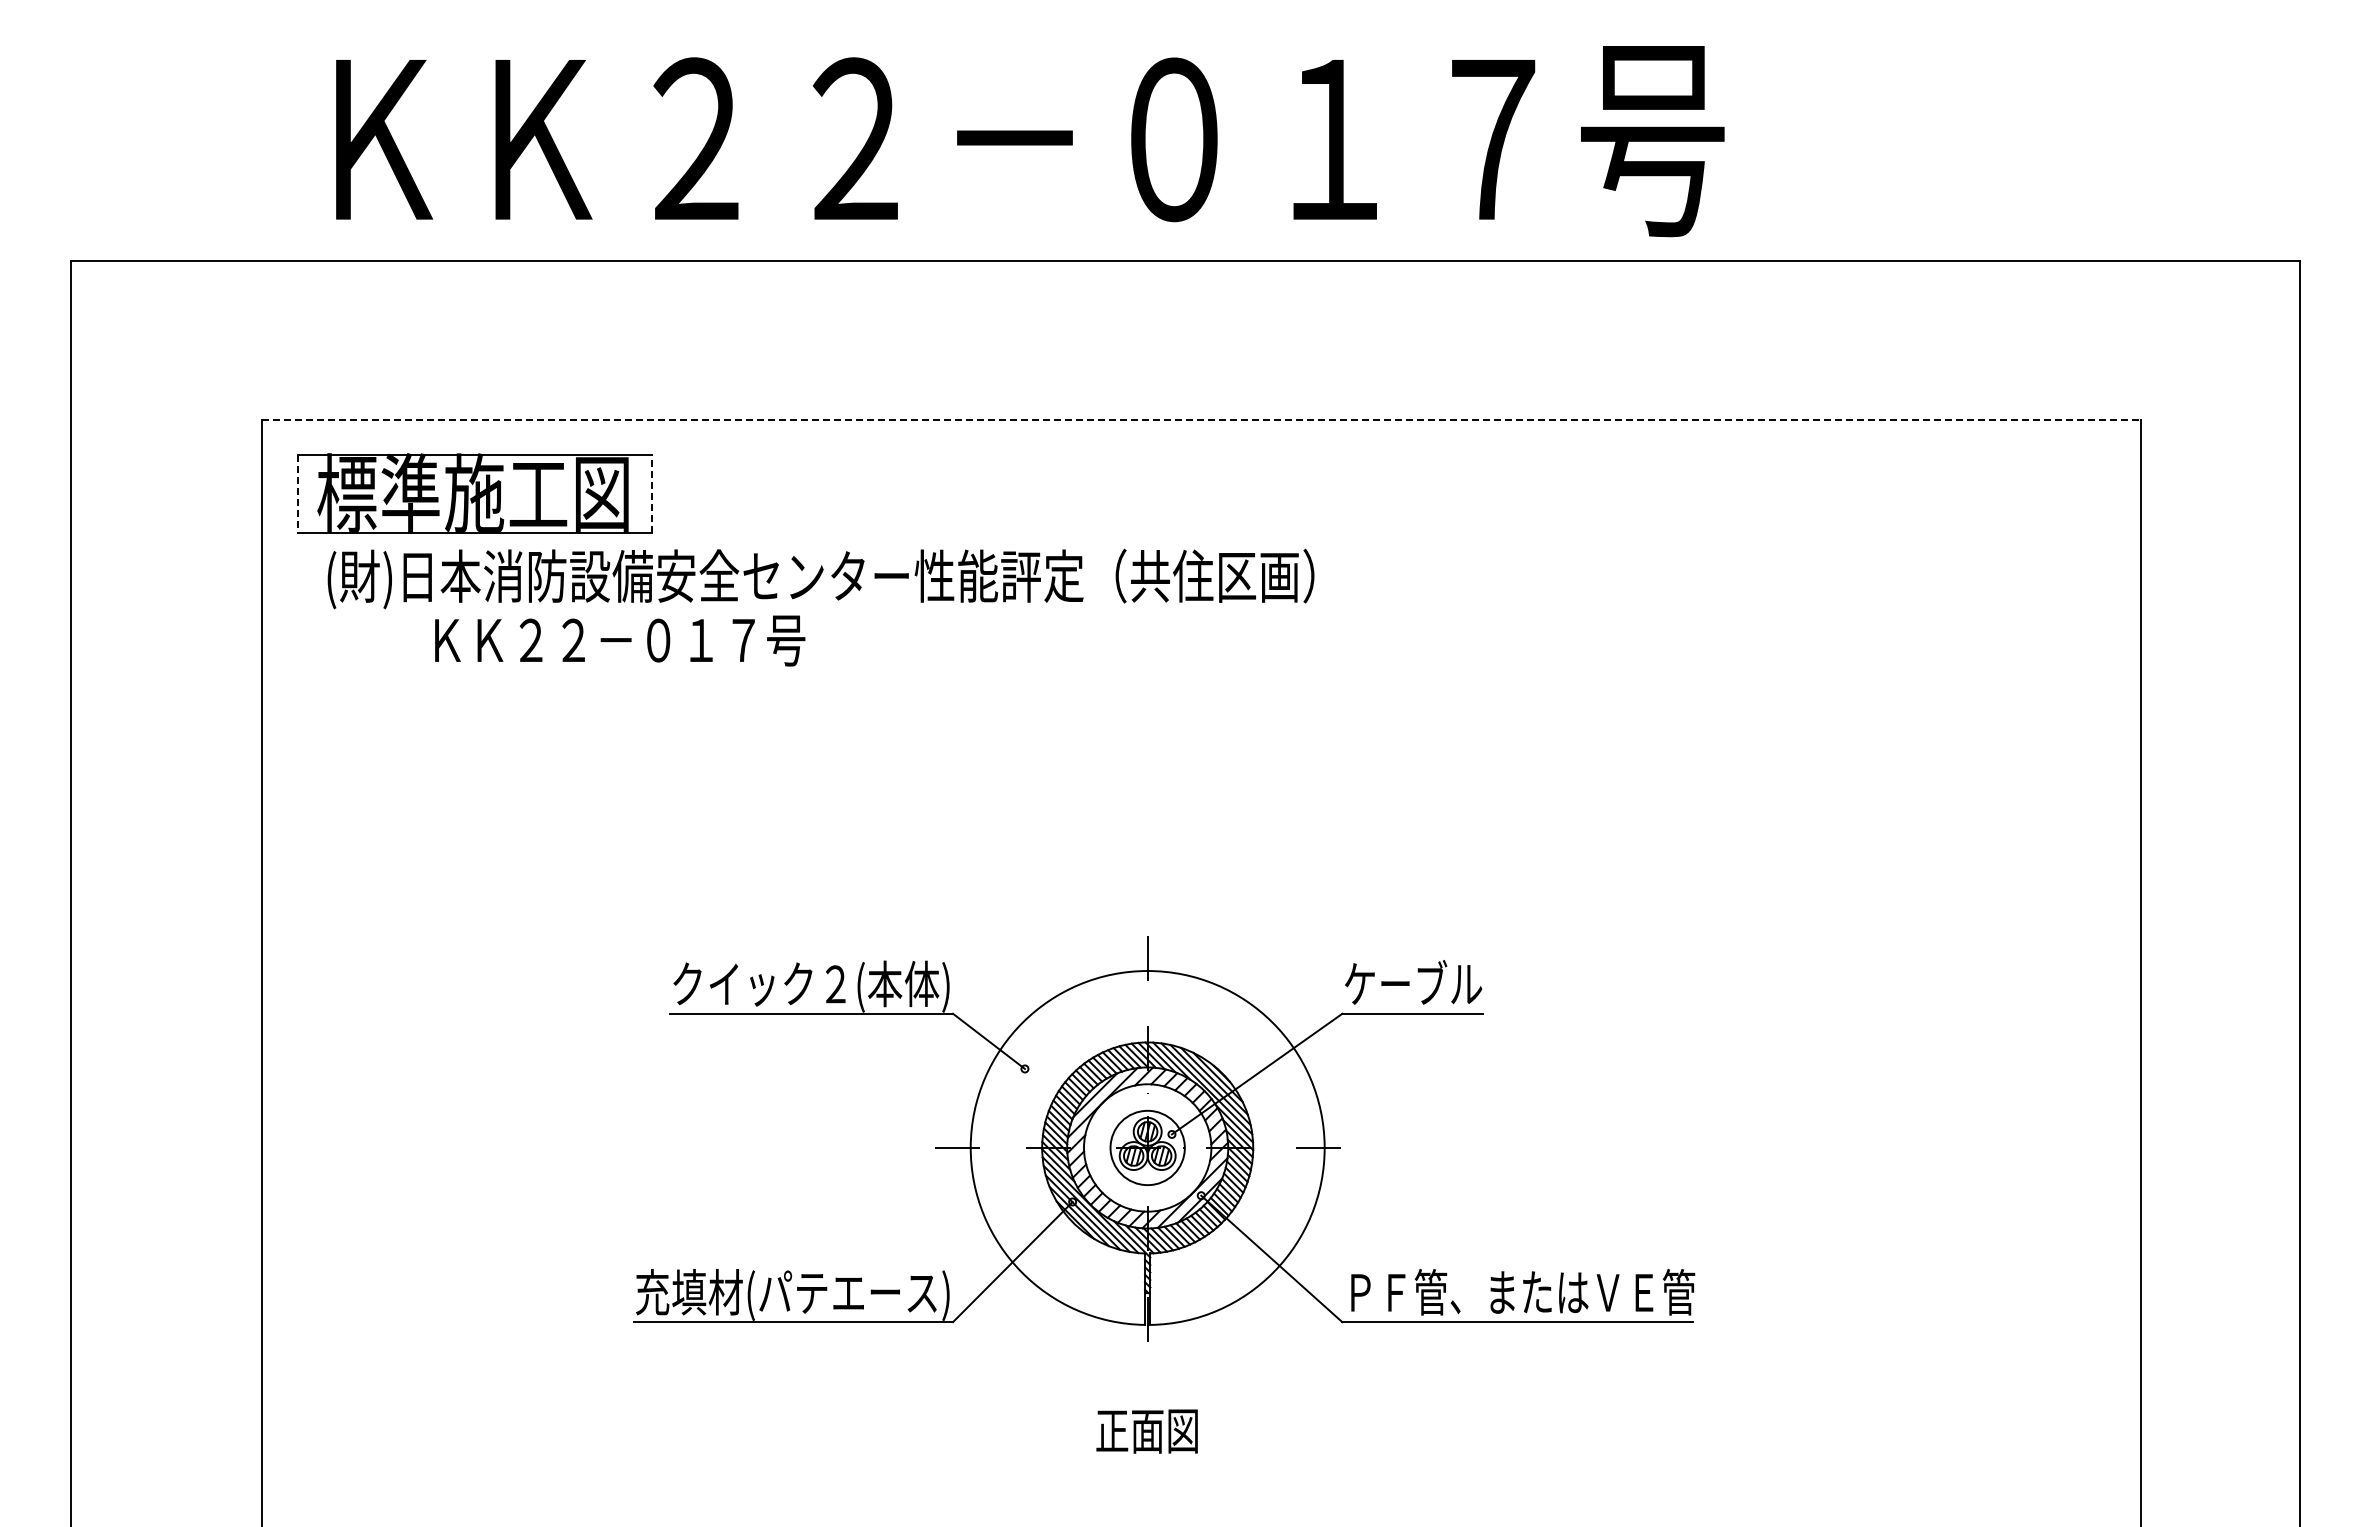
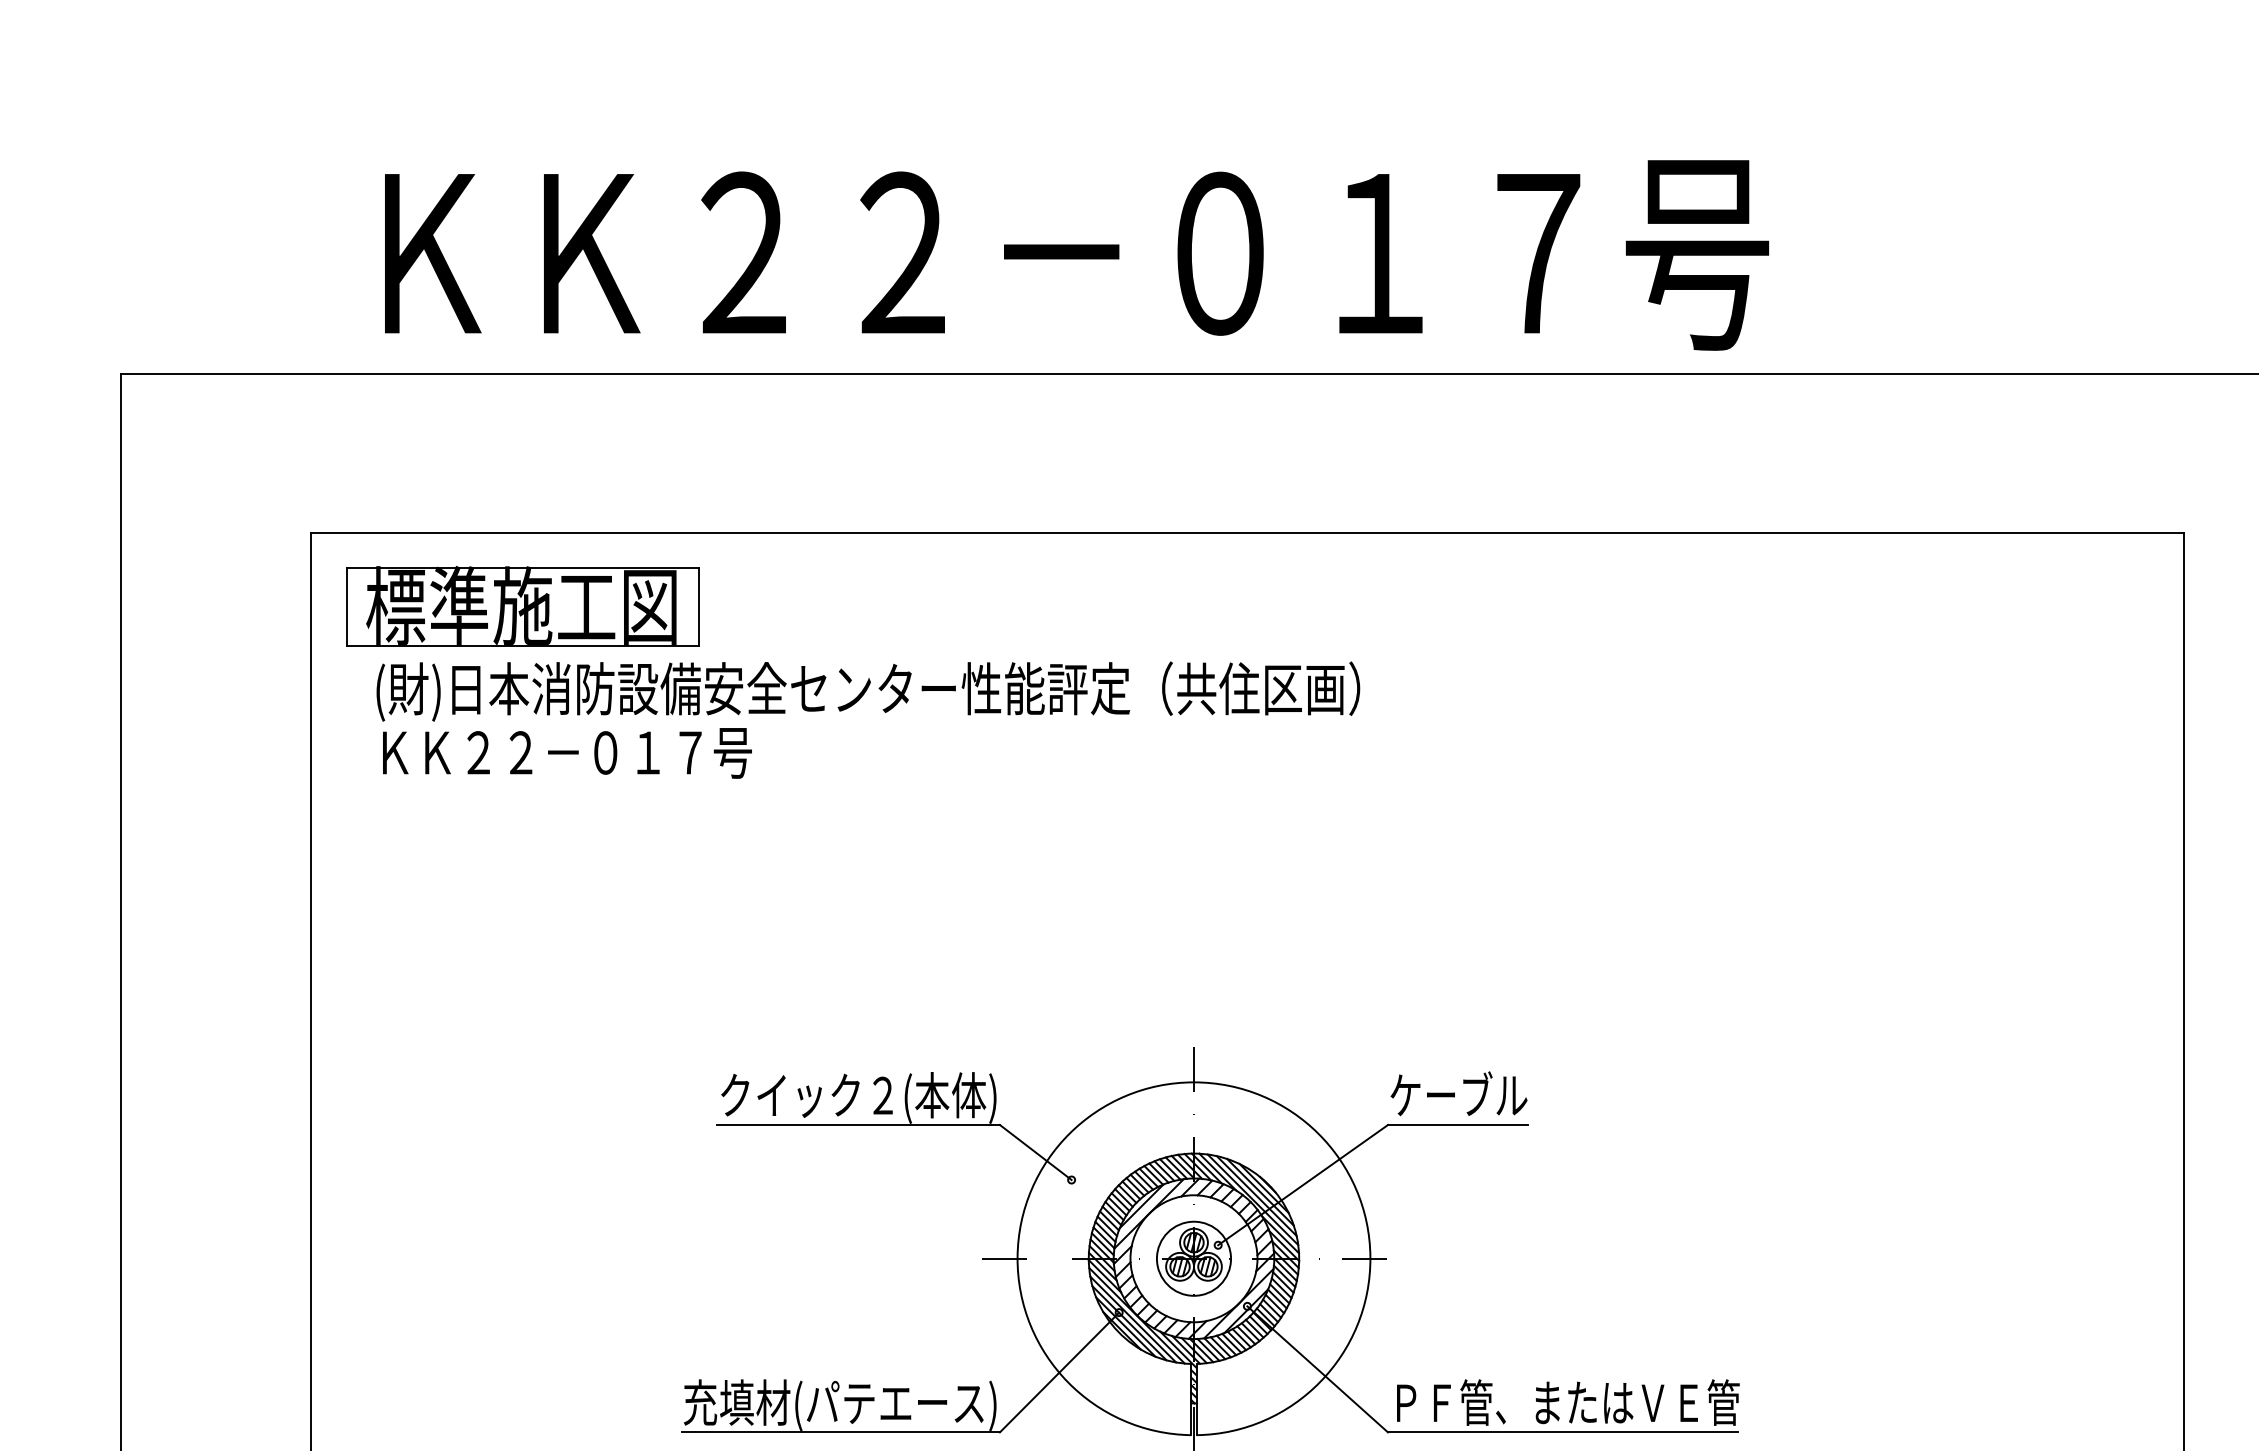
line: (1201, 420) -> (1247, 533), dashed -> solid
line: (297, 494) -> (346, 607), dashed -> solid
line: (651, 494) -> (699, 607), dashed -> solid
text: (620, 640) -> (567, 752), moved

